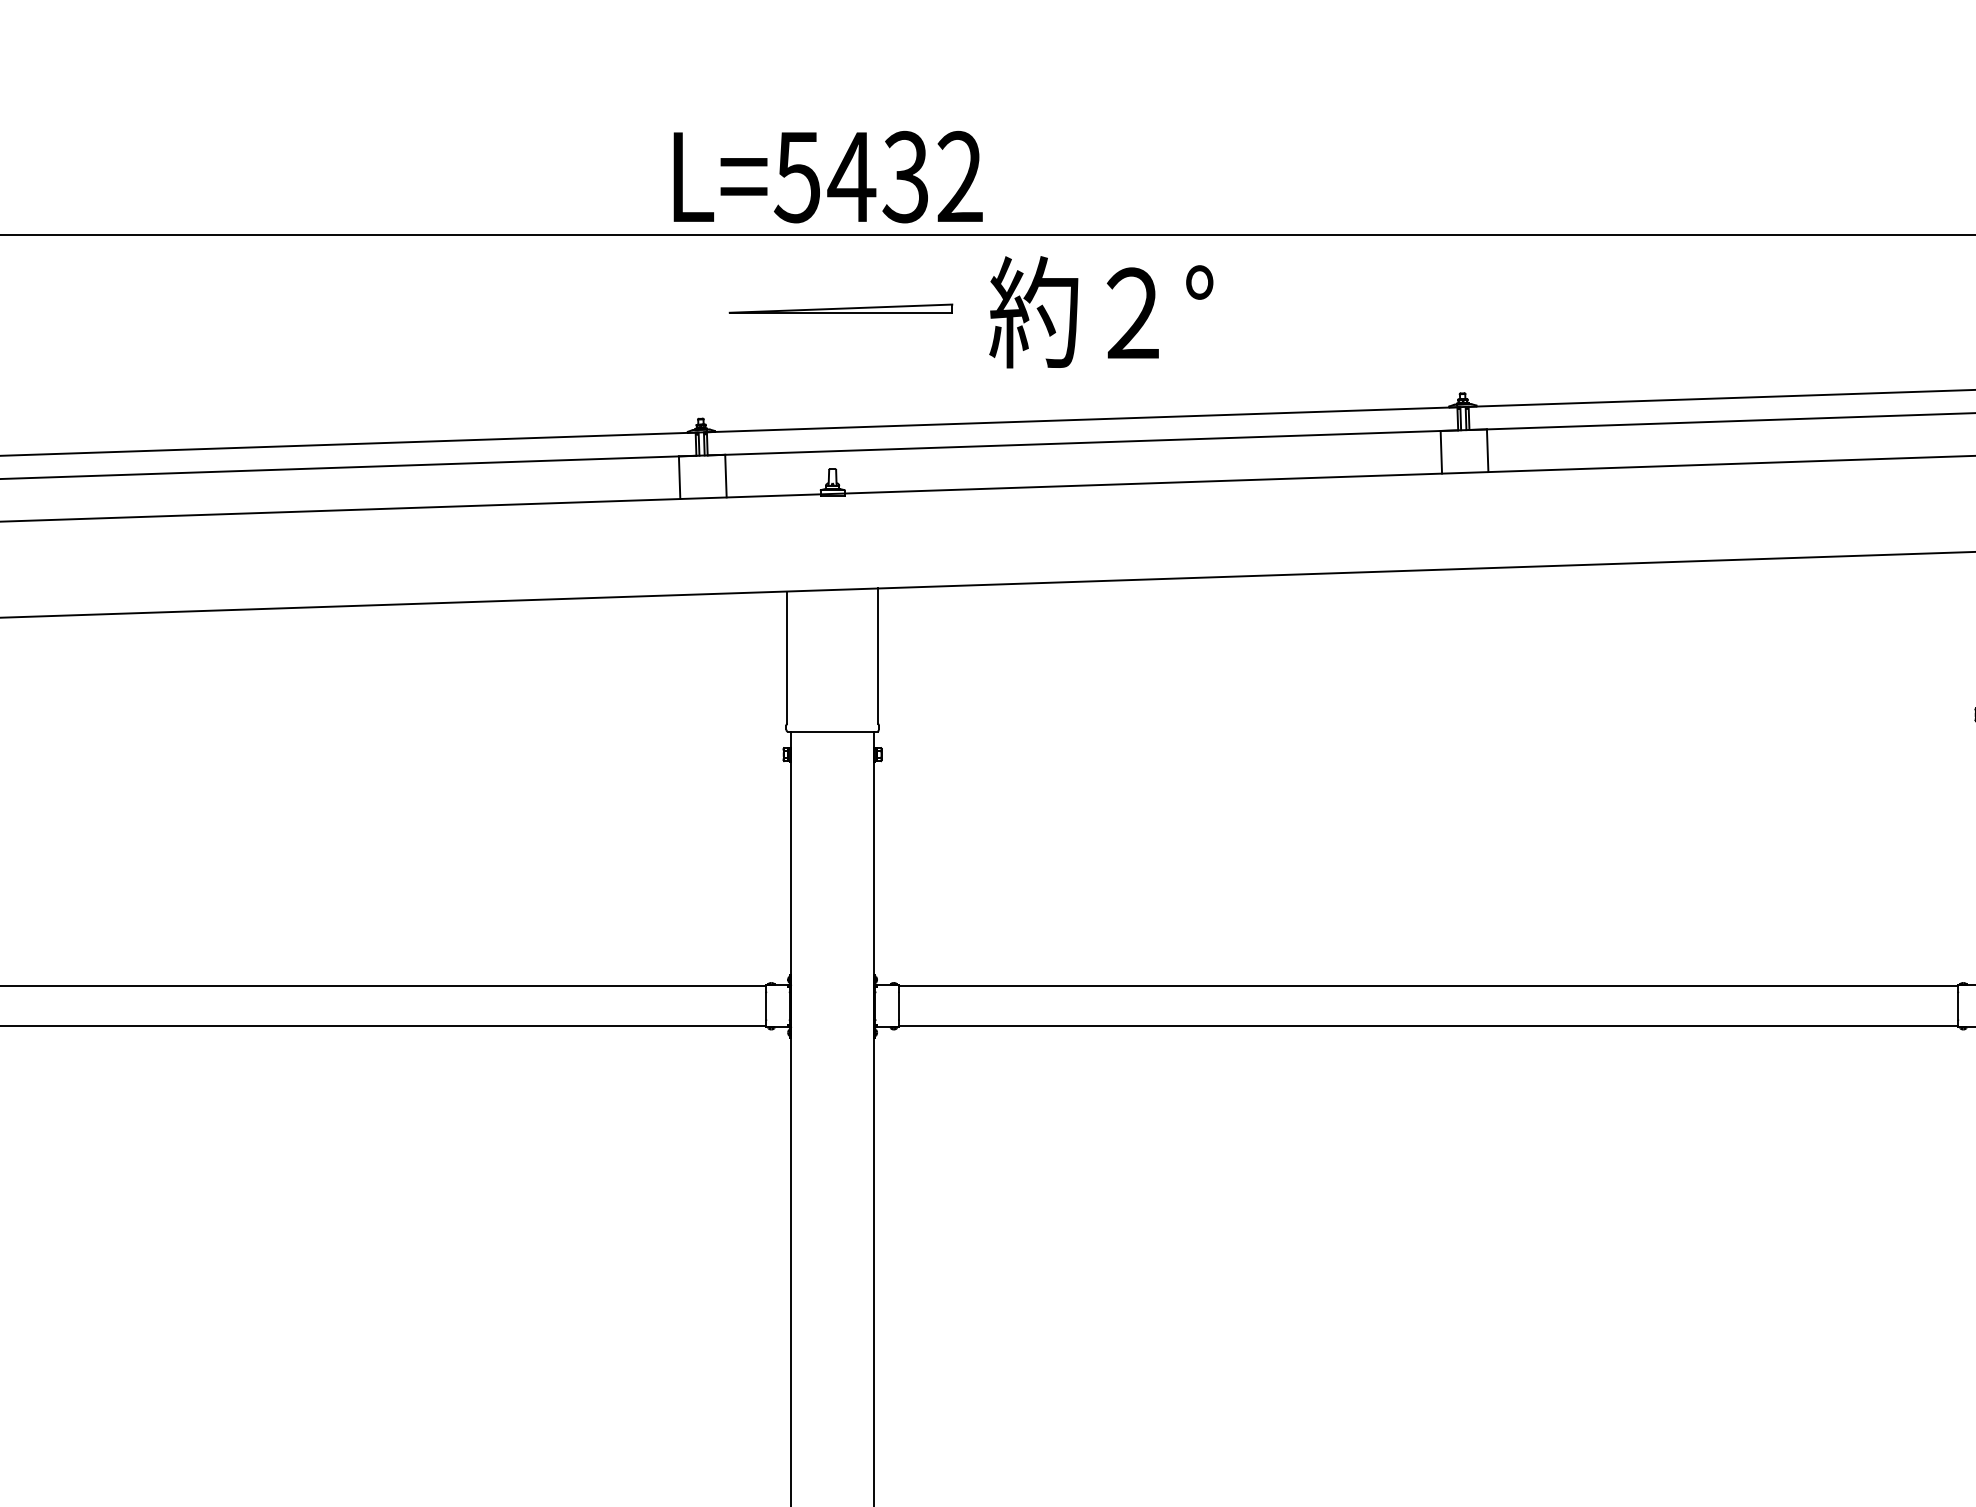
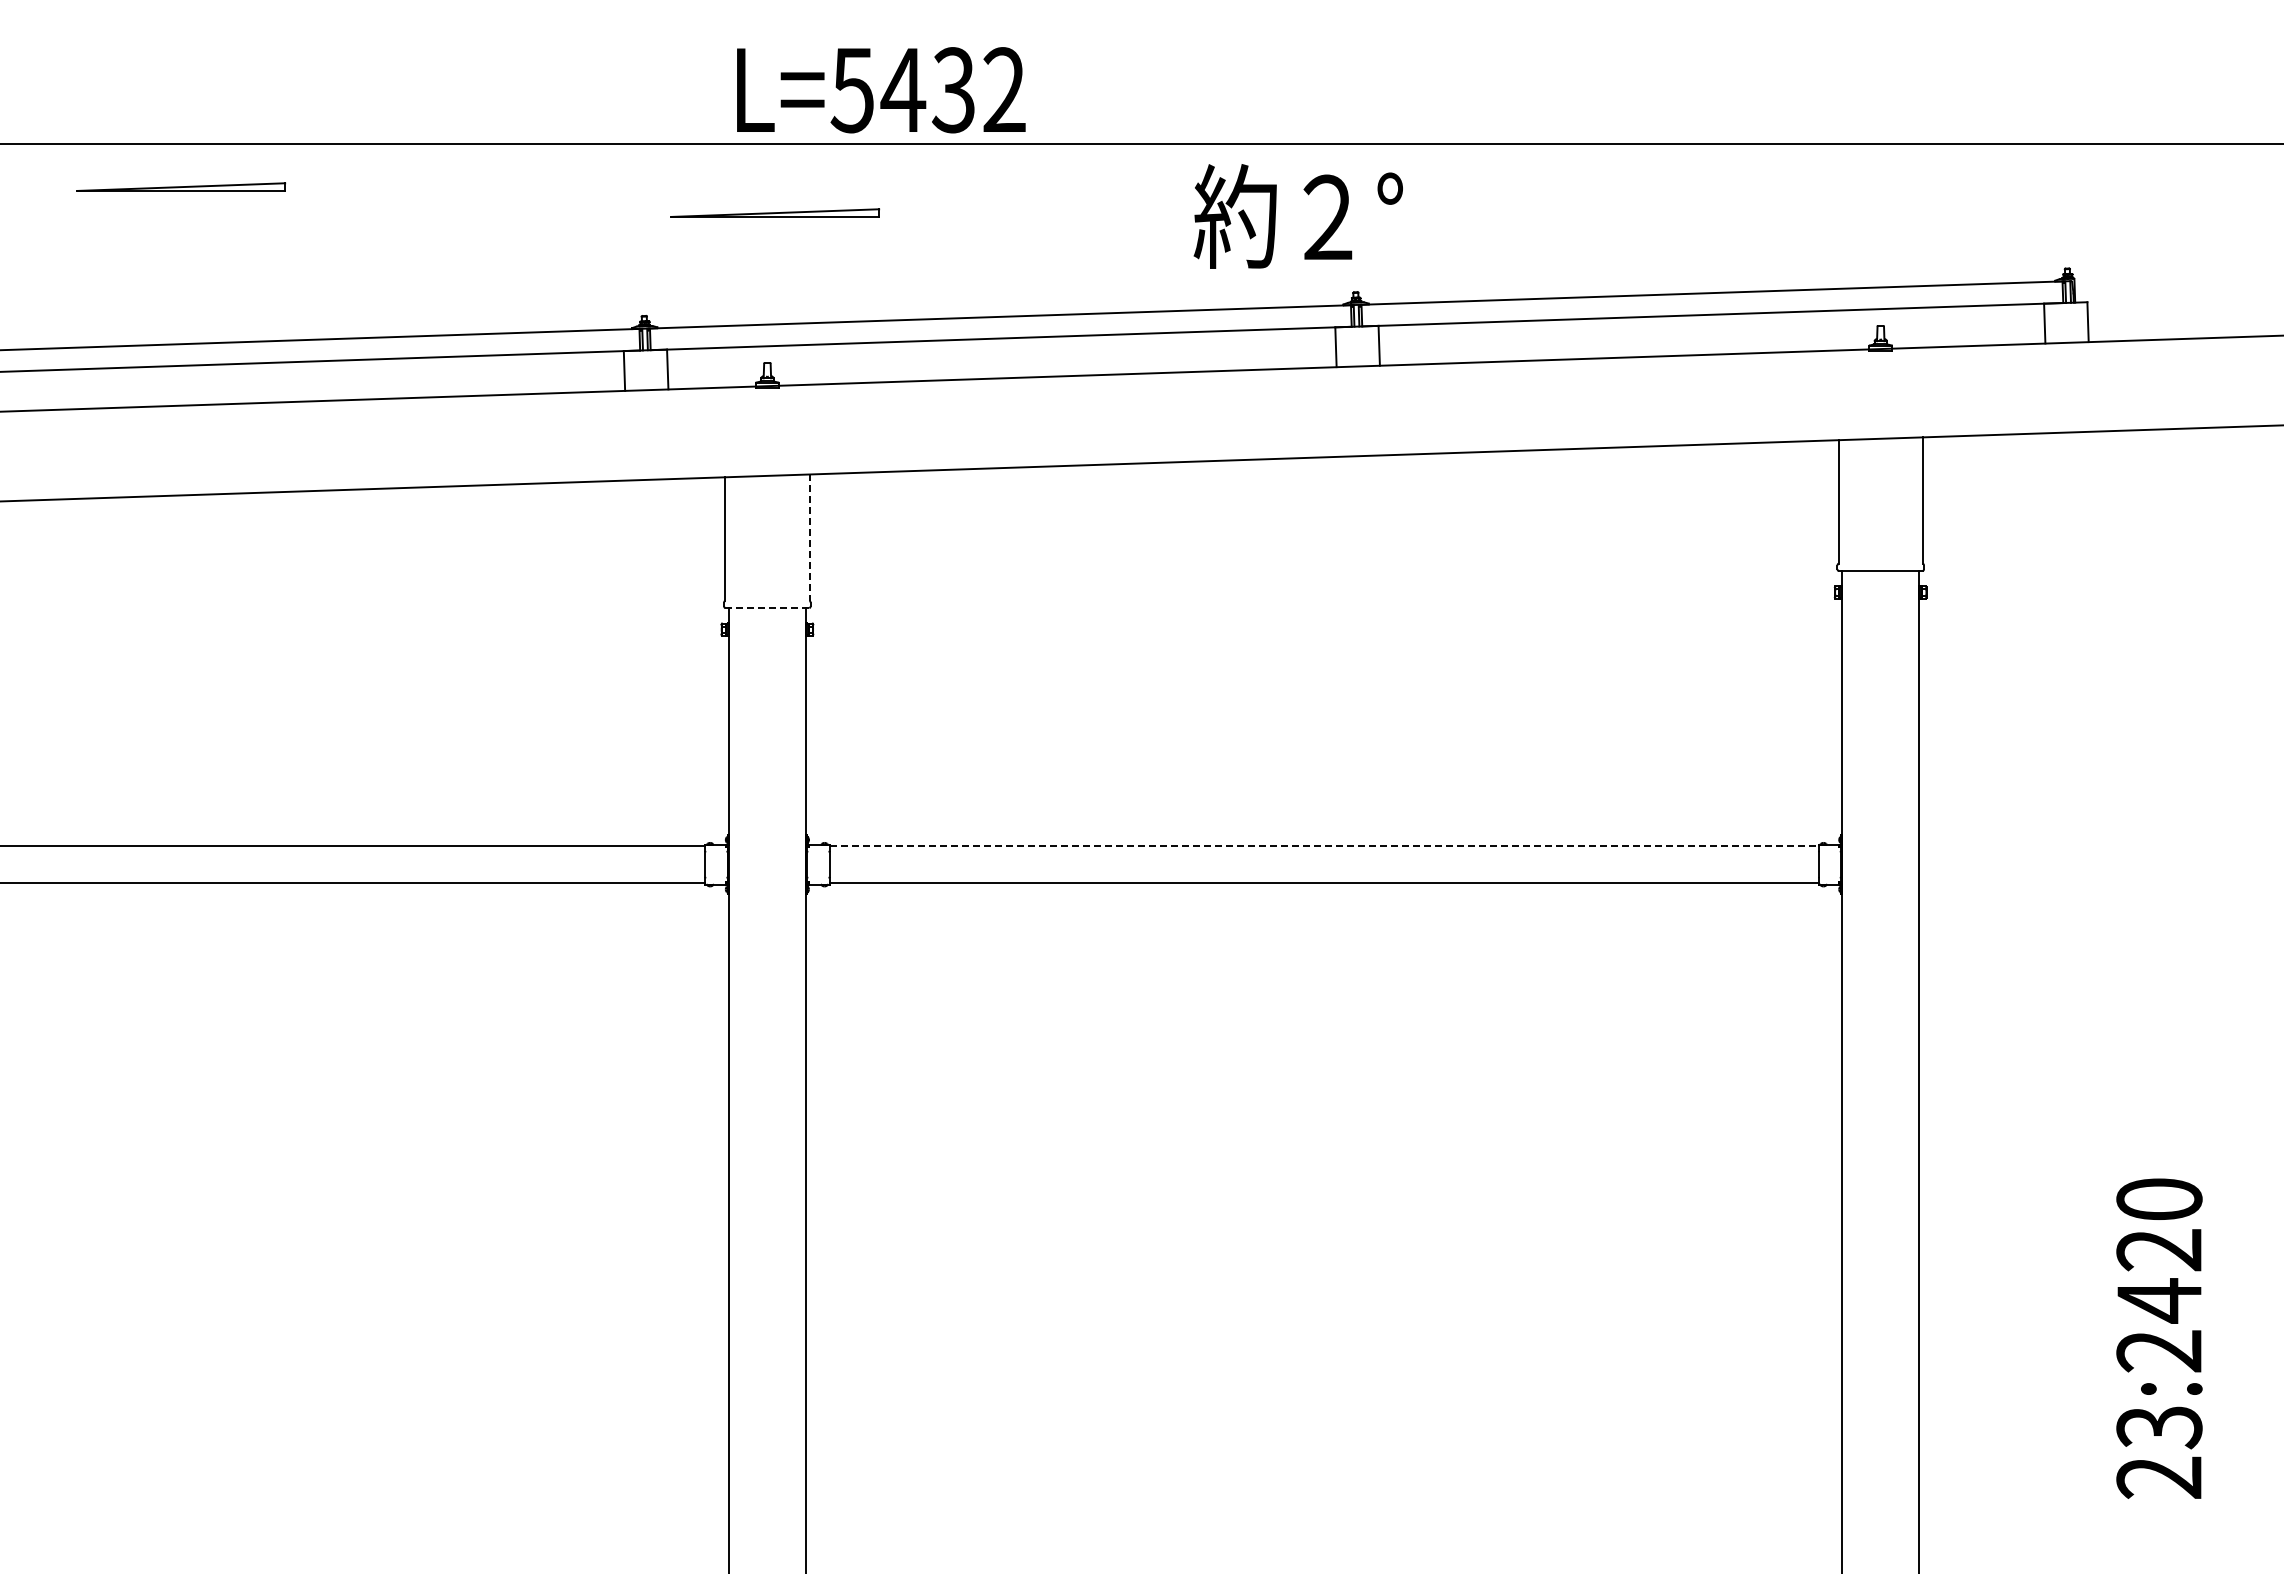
text: (828, 177) -> (881, 90), moved
part: (205, 280) -> (181, 186), added
text: (1100, 312) -> (1297, 216), moved
line: (877, 657) -> (809, 538), solid -> dashed
line: (831, 731) -> (766, 608), solid -> dashed
line: (1429, 986) -> (1324, 846), solid -> dashed

